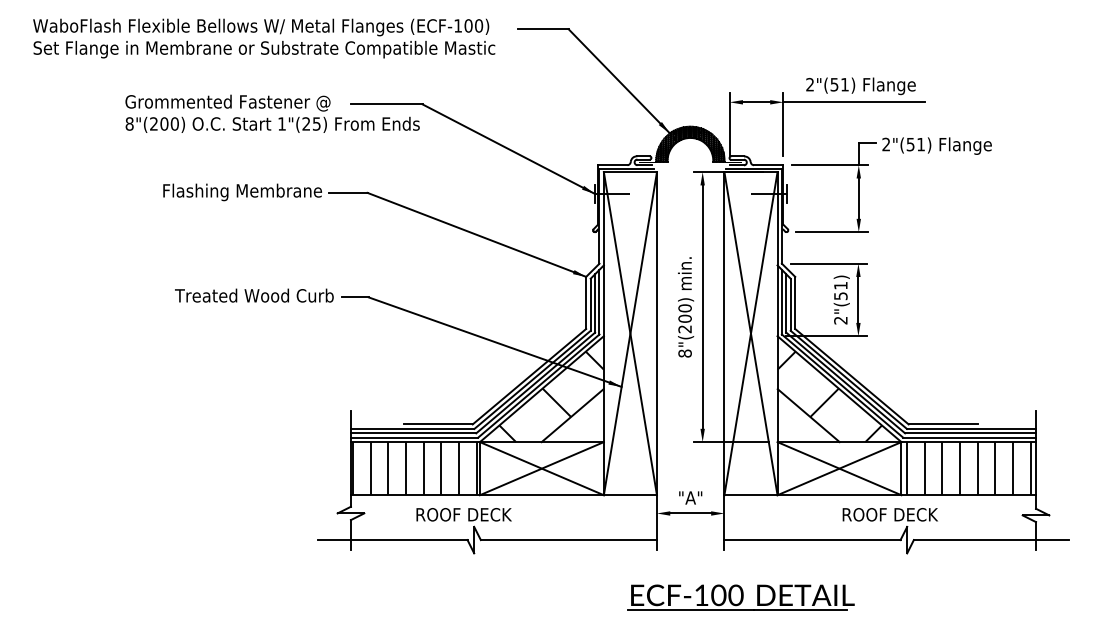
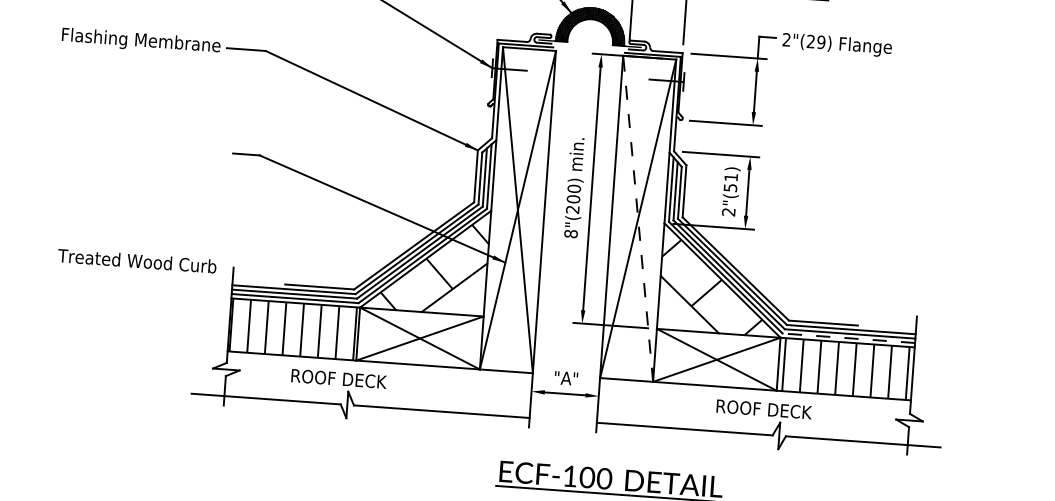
text: (915, 144) -> (815, 41), 2"(51) -> 2"(29)
text: (254, 295) -> (137, 260), moved
line: (750, 333) -> (637, 218), solid -> dashed
line: (969, 437) -> (848, 338), solid -> dashed

